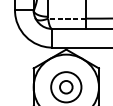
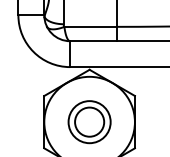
line: (66, 18) -> (90, 26), dashed -> solid
circle: (66, 86) -> (89, 121), size x1.67

